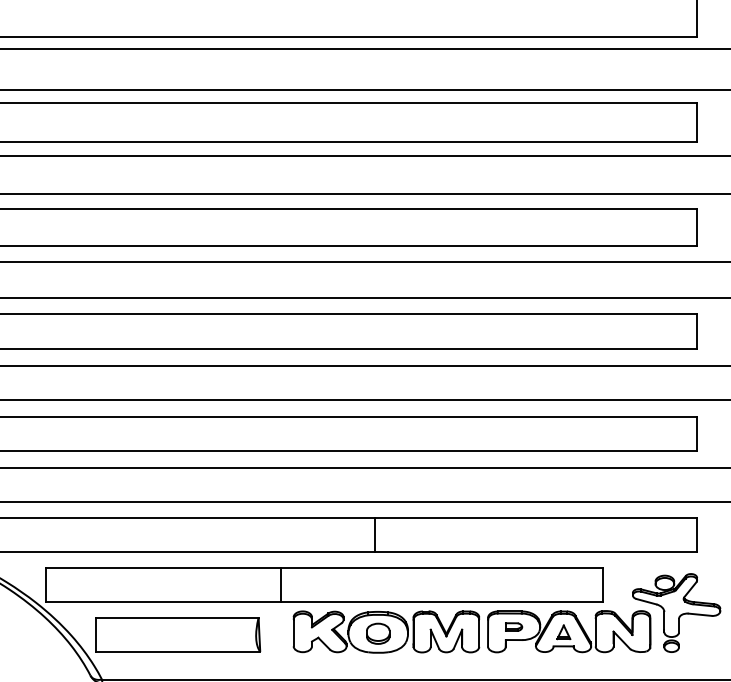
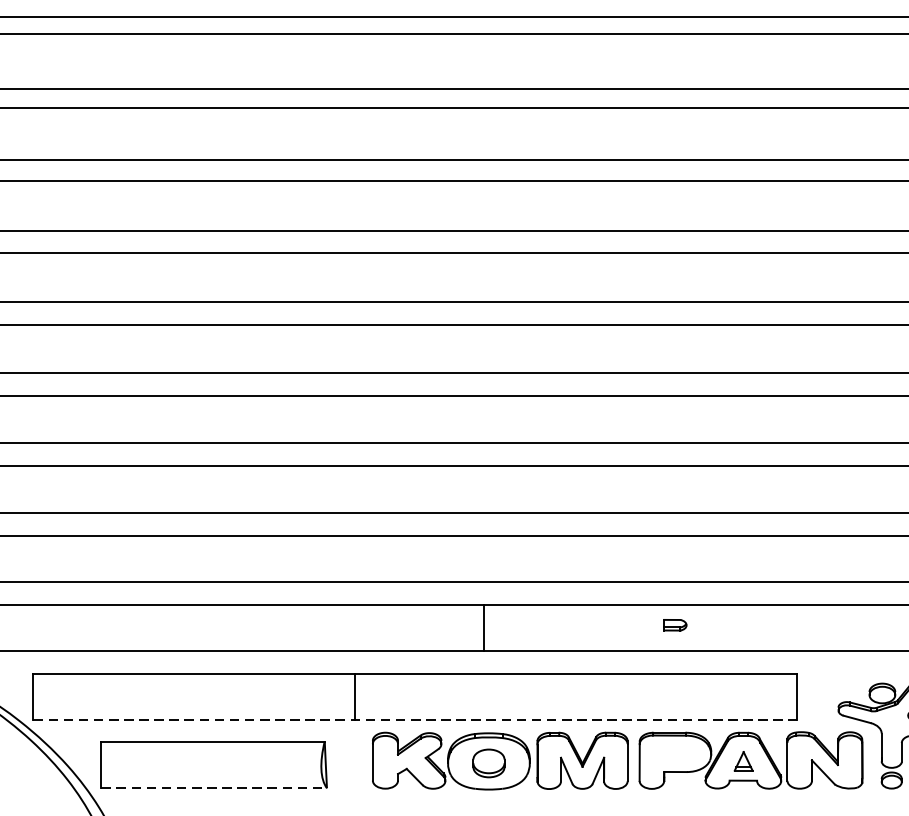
line: (325, 602) -> (416, 720), solid -> dashed
part: (514, 626) -> (675, 624), moved
line: (178, 651) -> (214, 787), solid -> dashed

